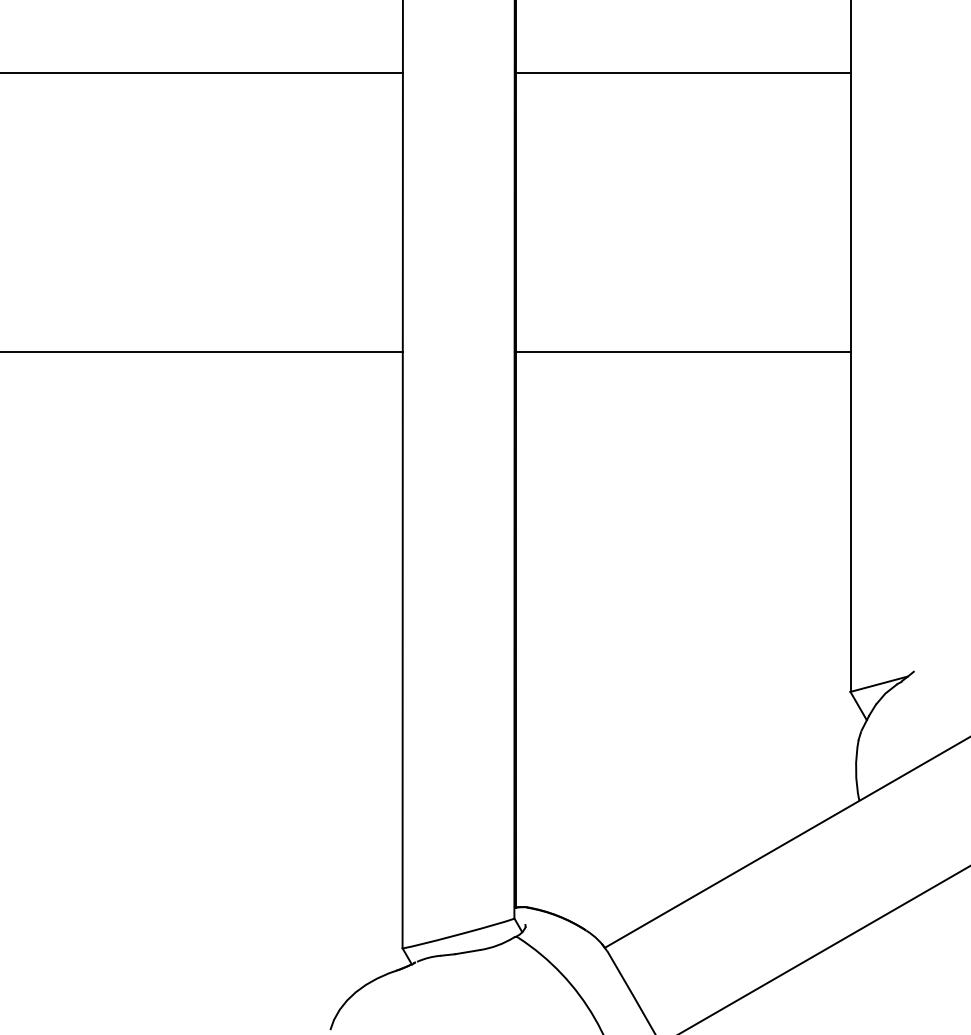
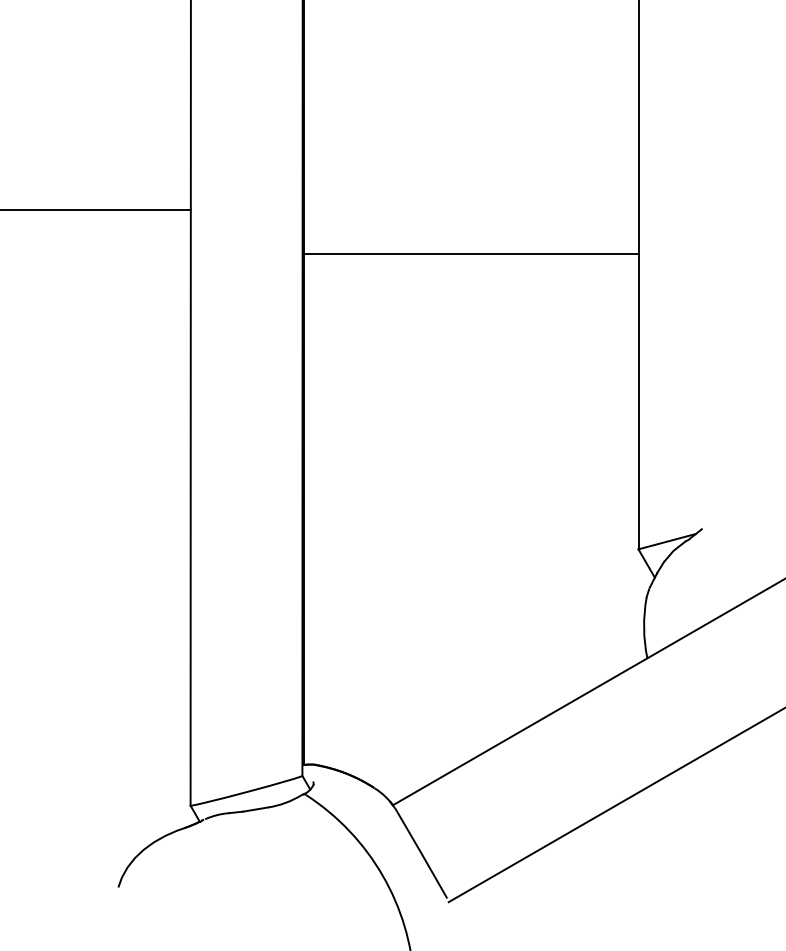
line: (682, 352) -> (470, 253), moved

